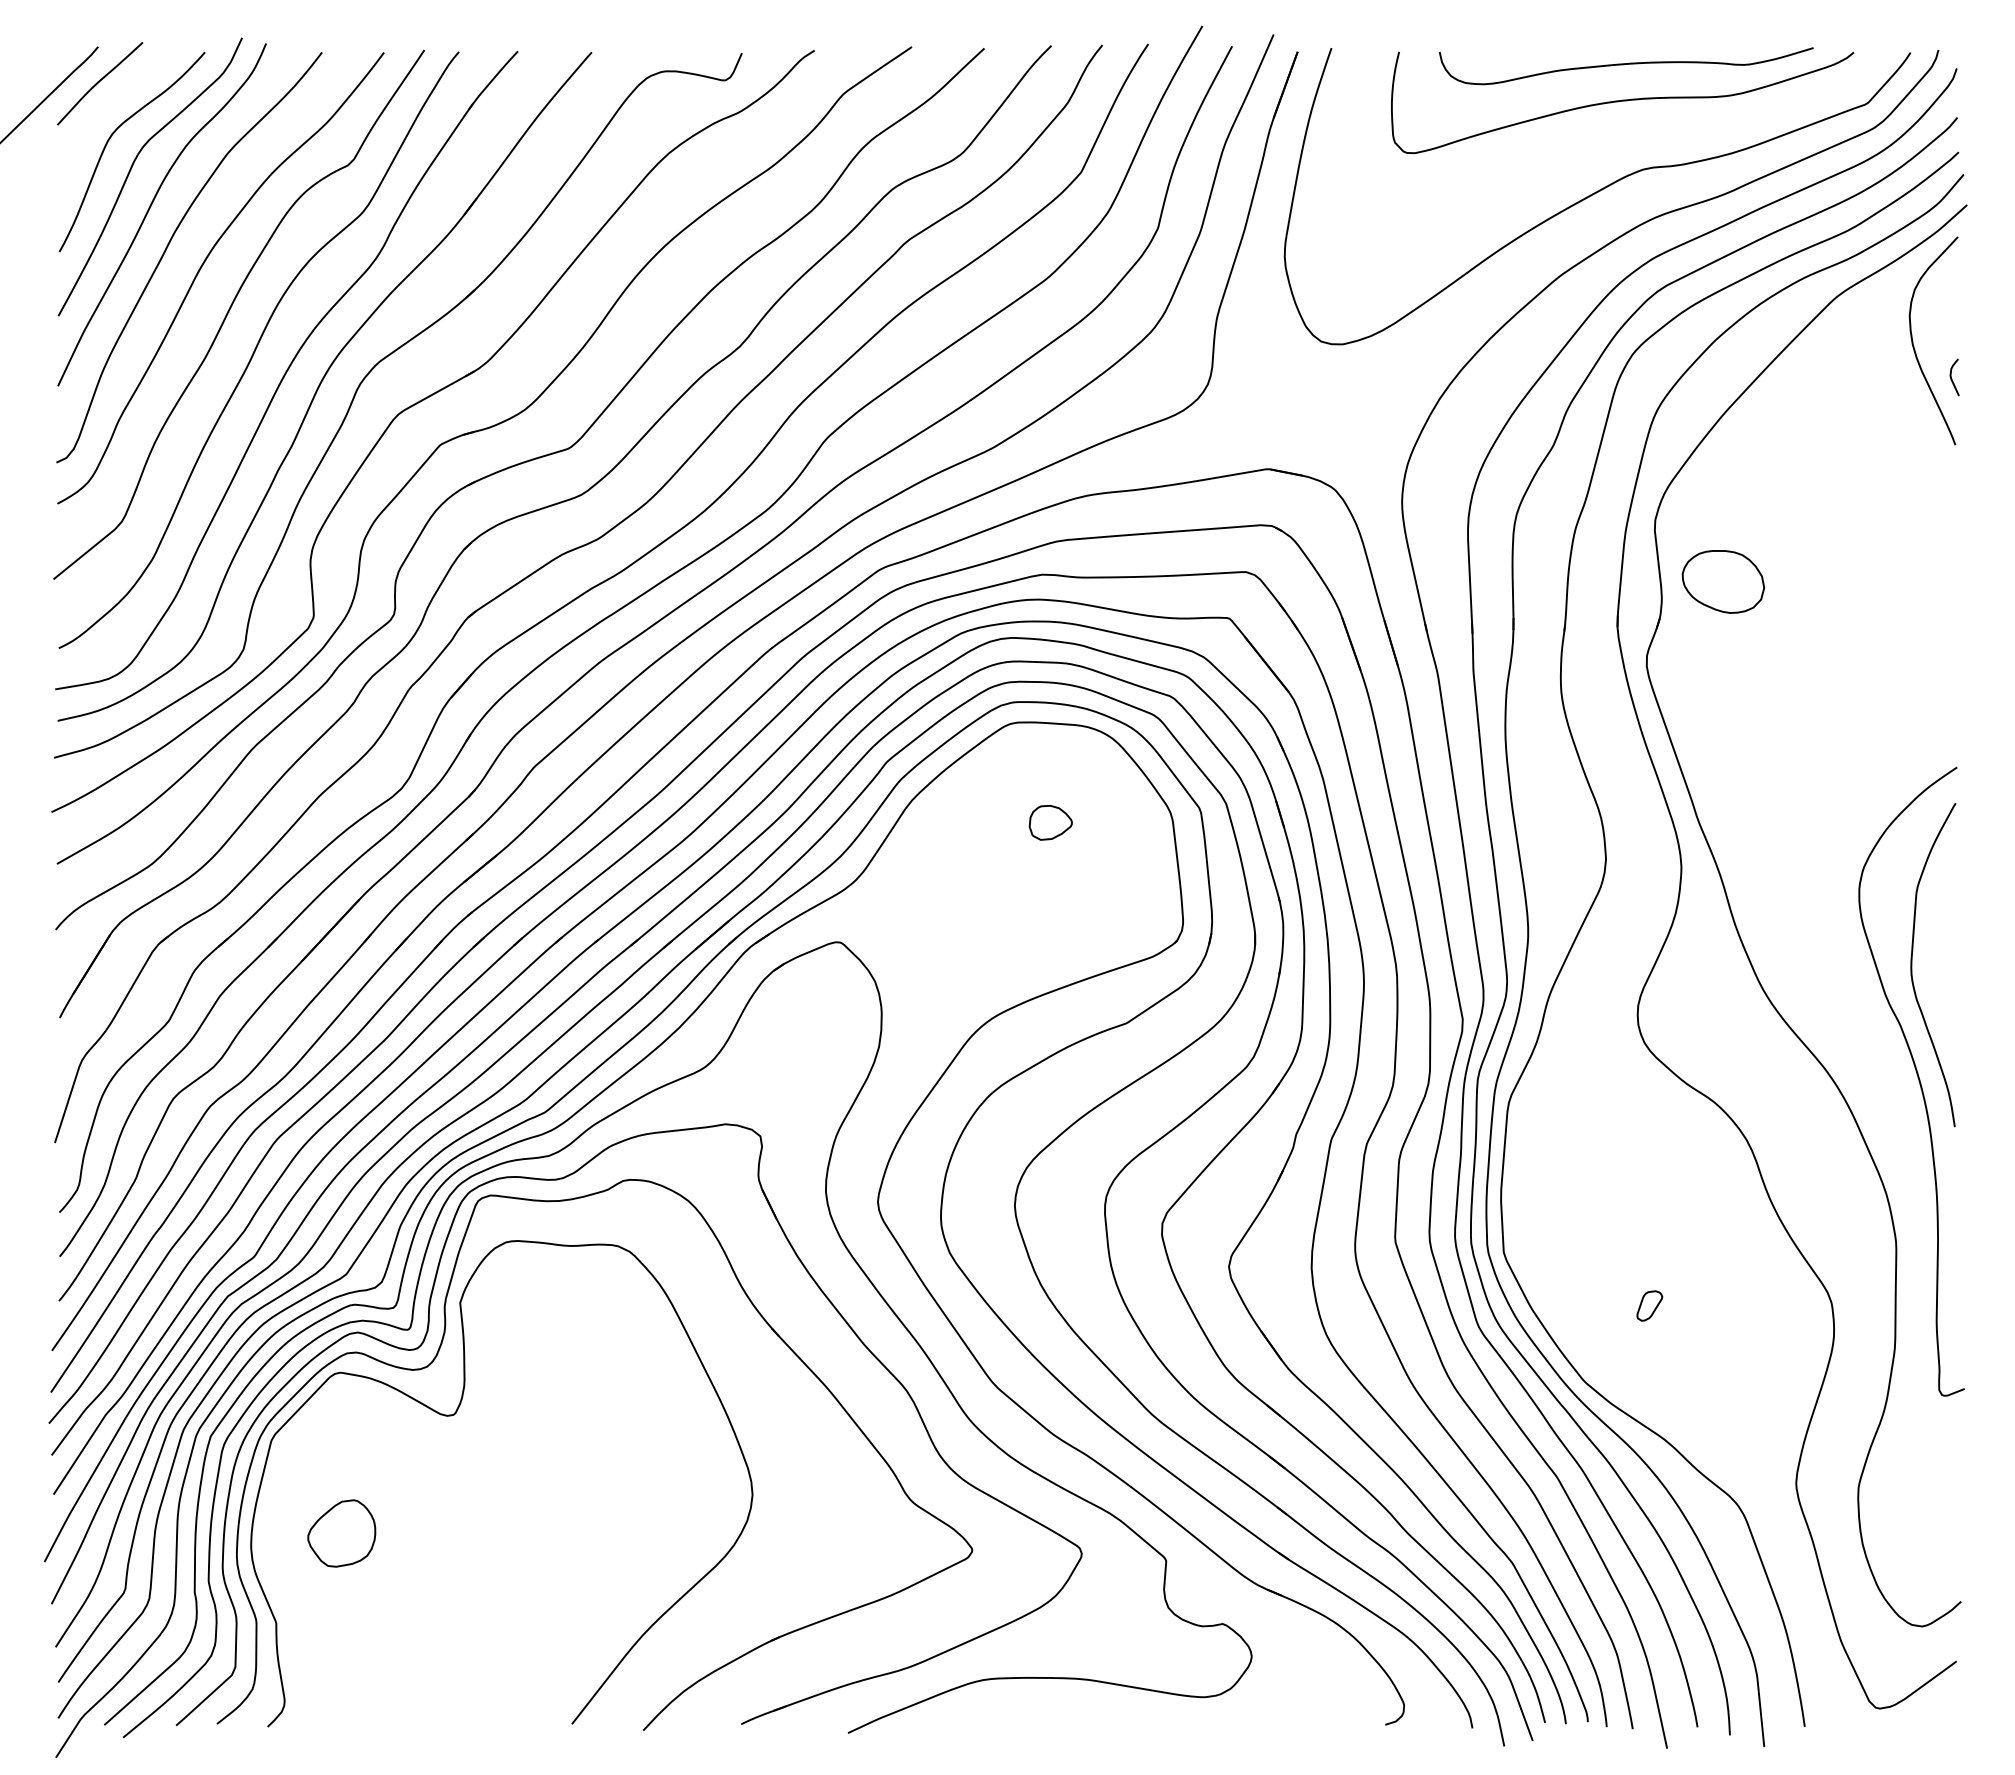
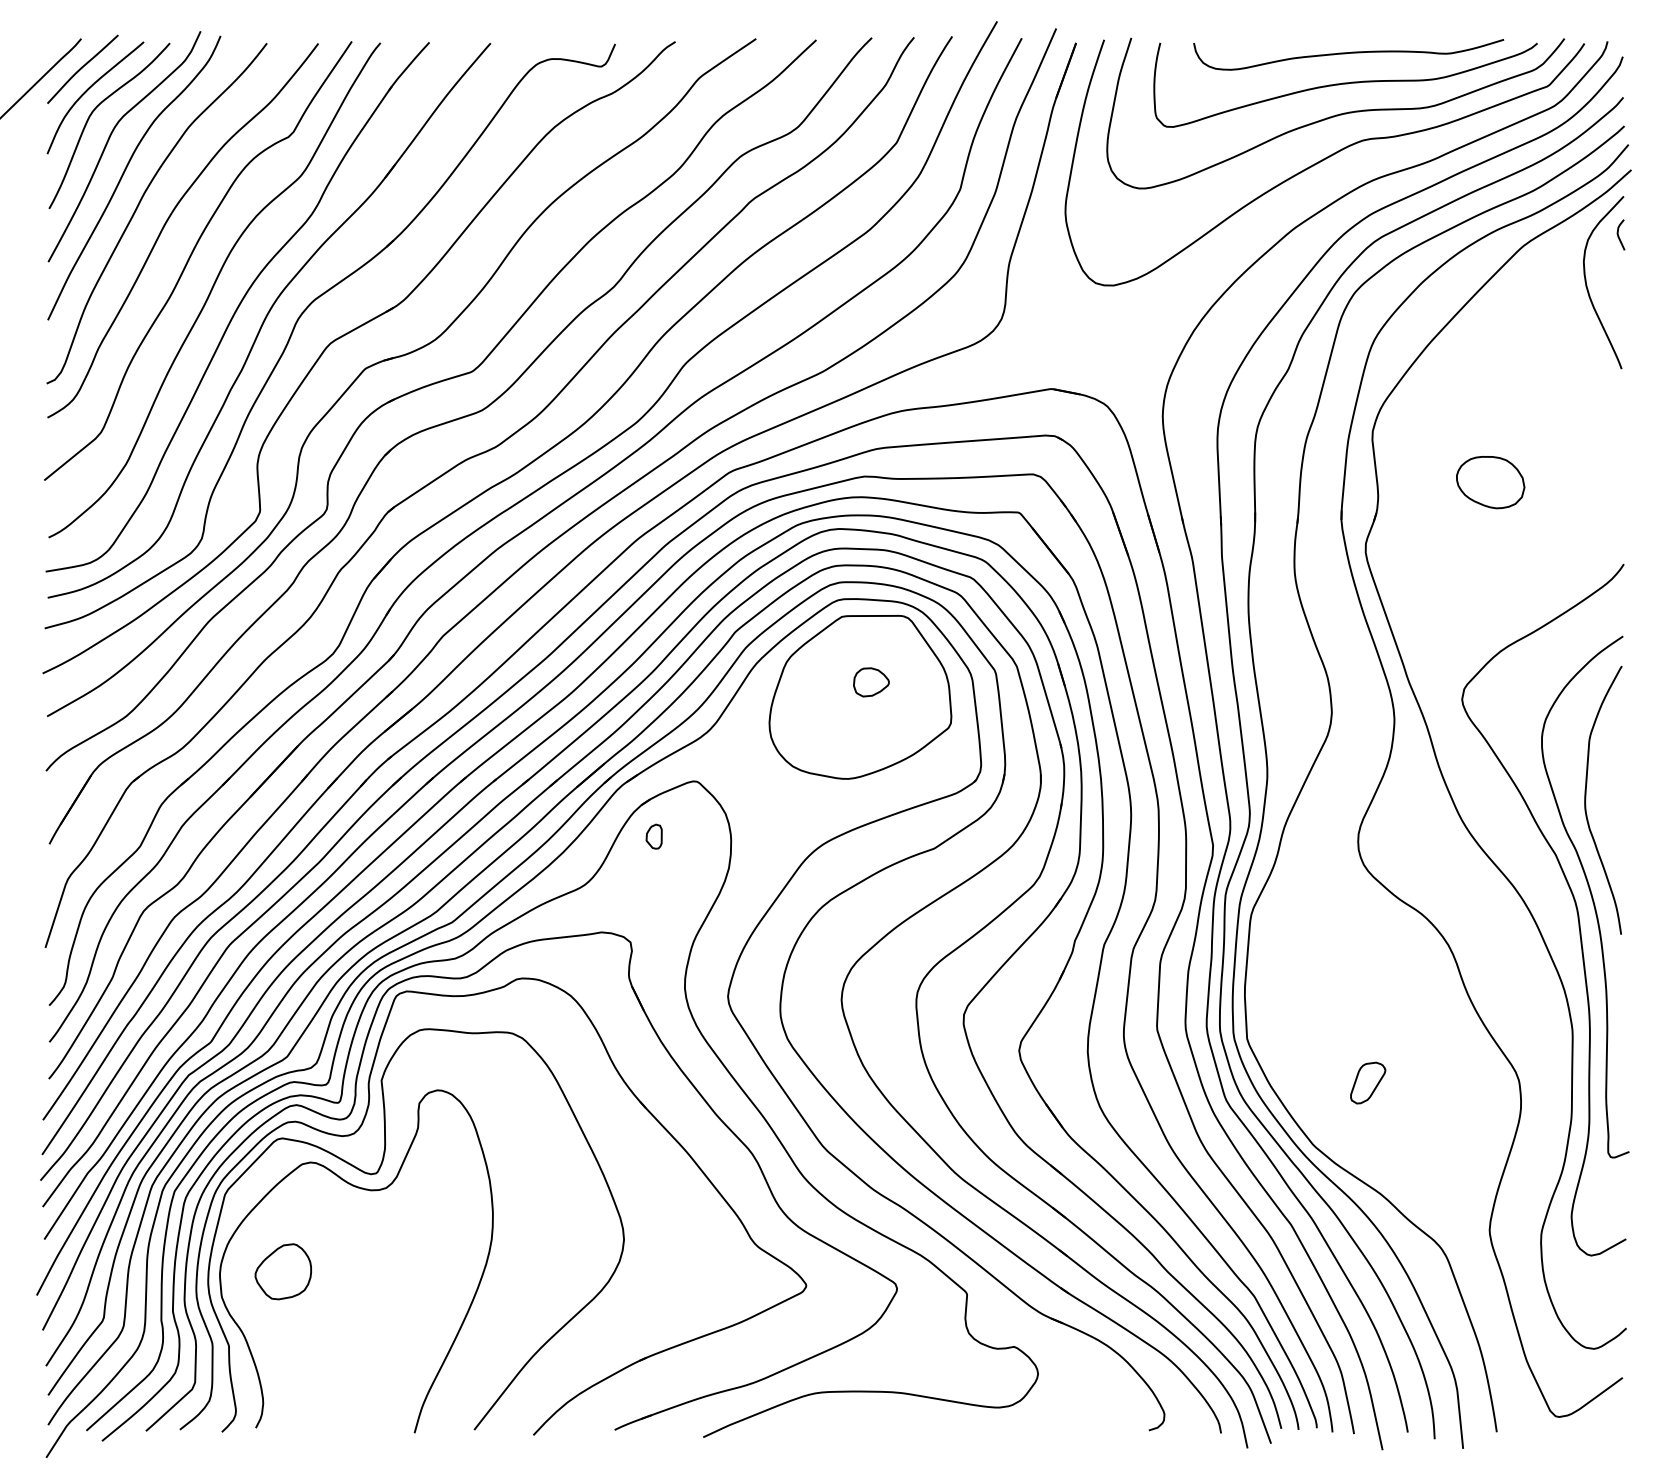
curve: (106, 109) -> (88, 90), added
curve: (1610, 138) -> (1335, 114), added
curve: (1952, 378) -> (1619, 235), moved
part: (1723, 581) -> (1490, 482), moved
part: (1037, 840) -> (860, 697), added
part: (788, 1008) -> (653, 836), added
curve: (1897, 1085) -> (1573, 900), added
part: (1649, 1305) -> (1367, 1082), size x1.67
curve: (441, 1435) -> (366, 1190), added

